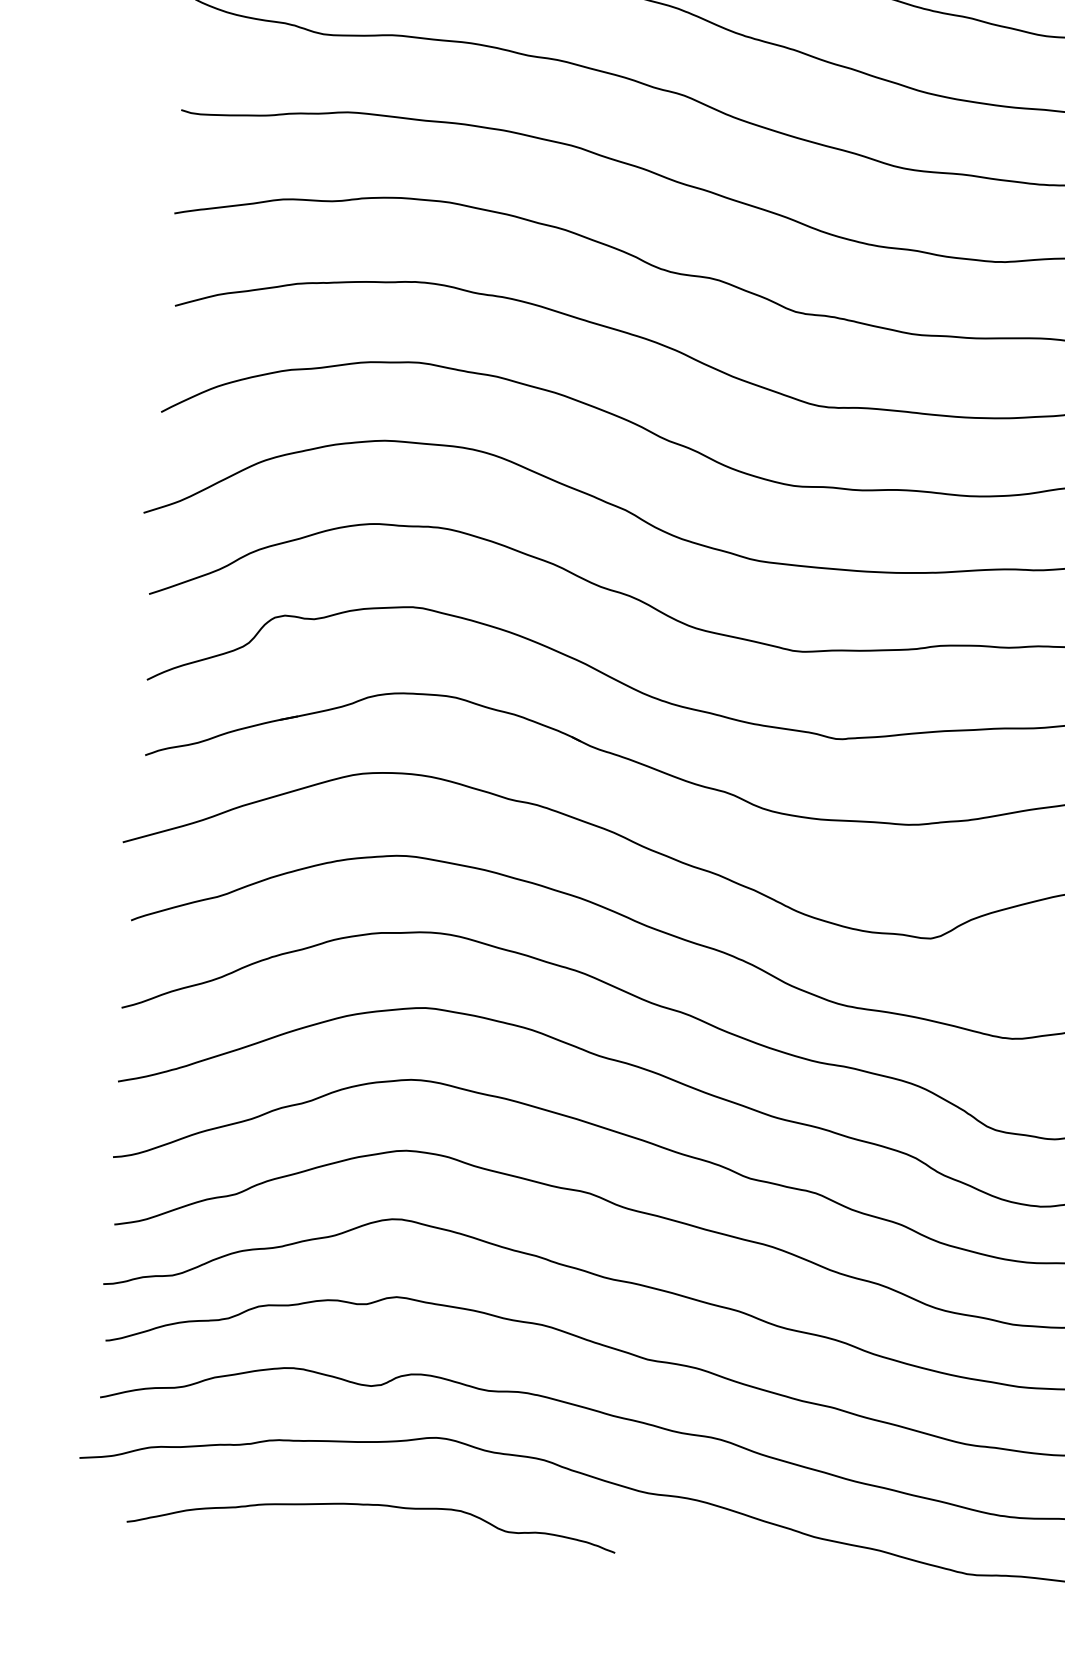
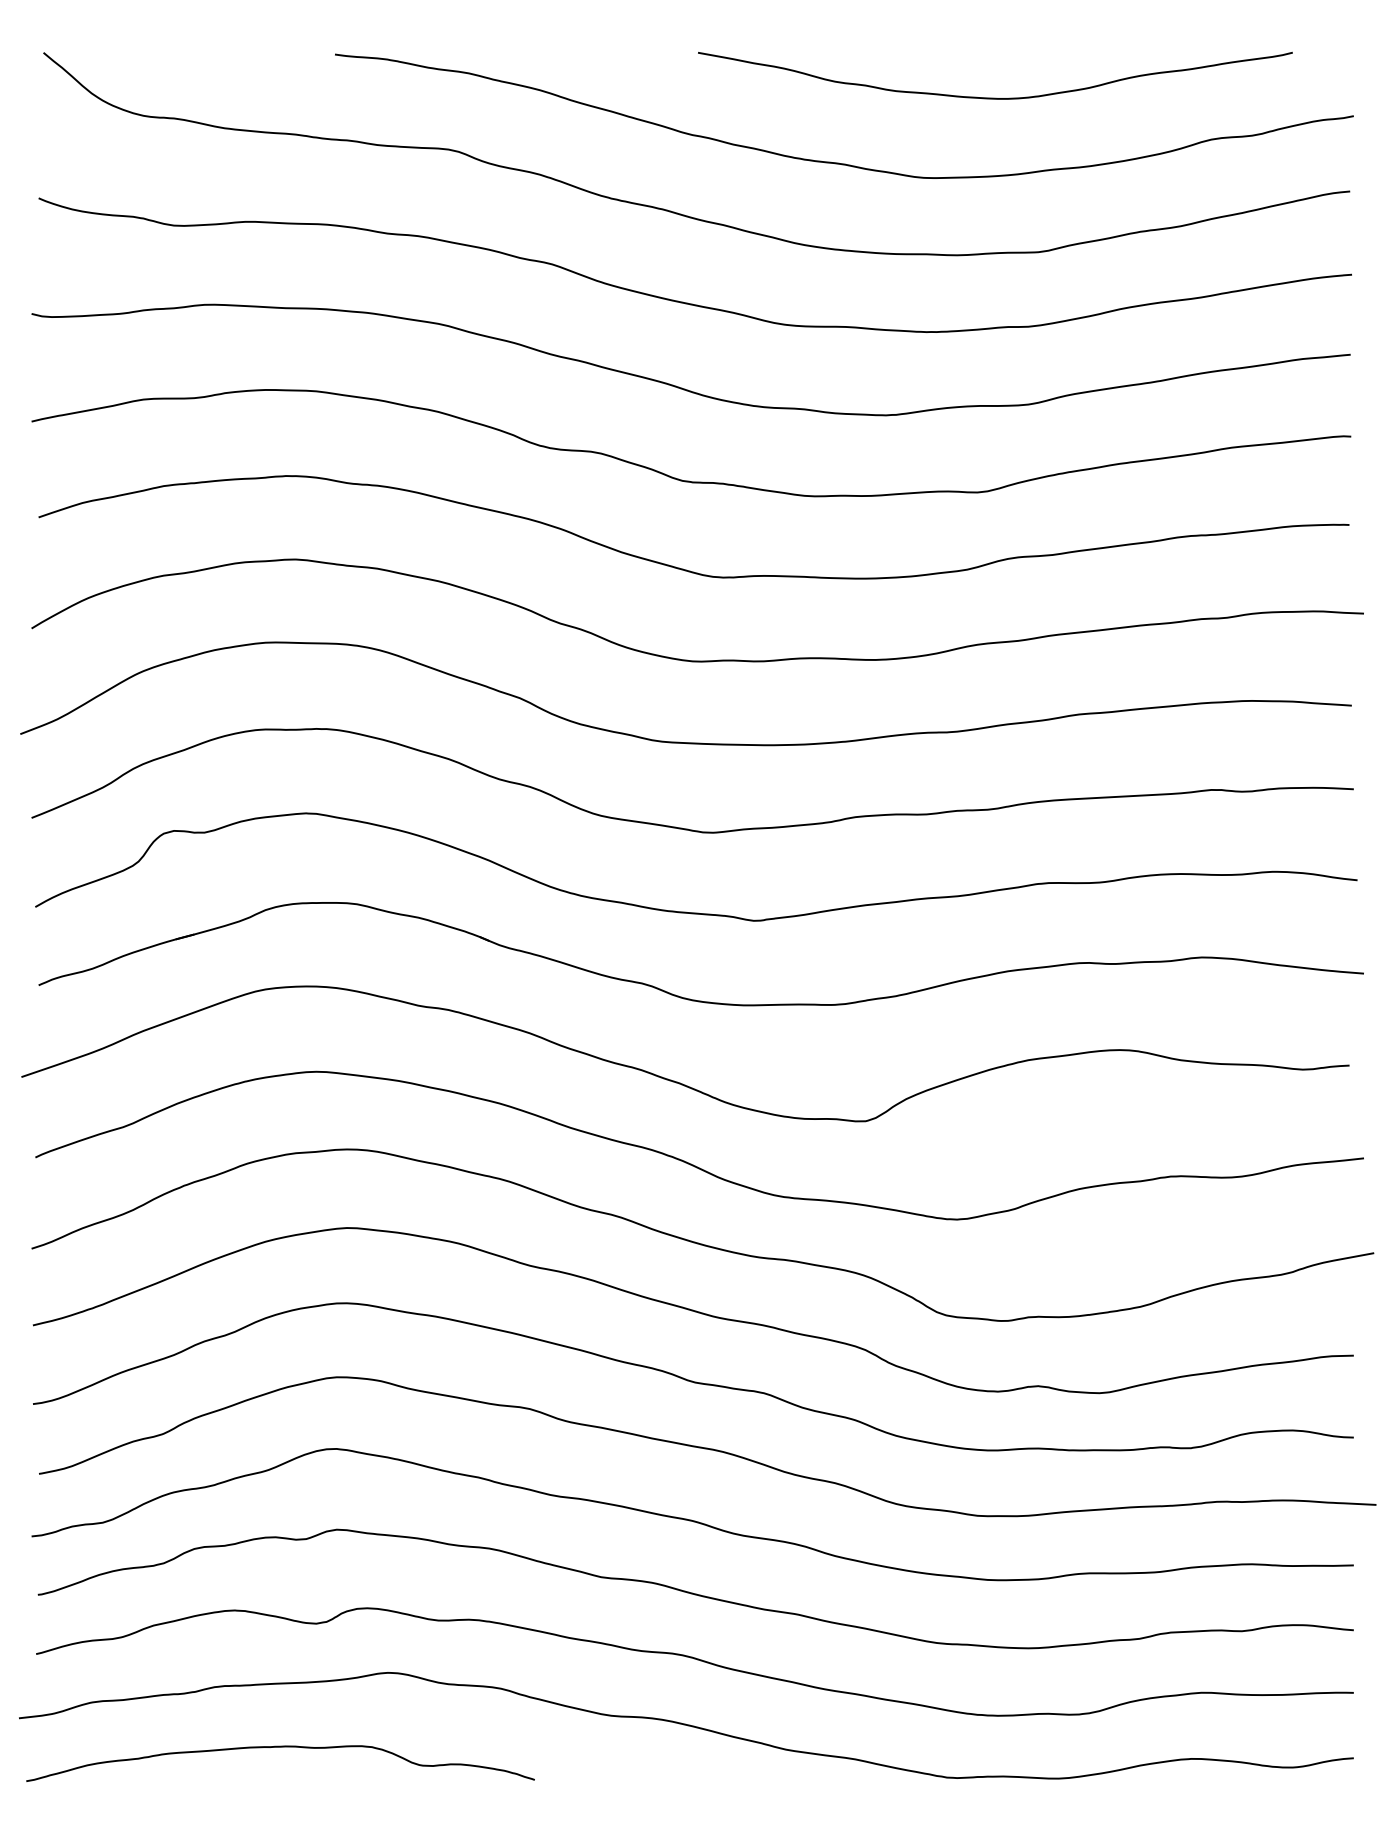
curve: (372, 1505) -> (280, 1747), moved

